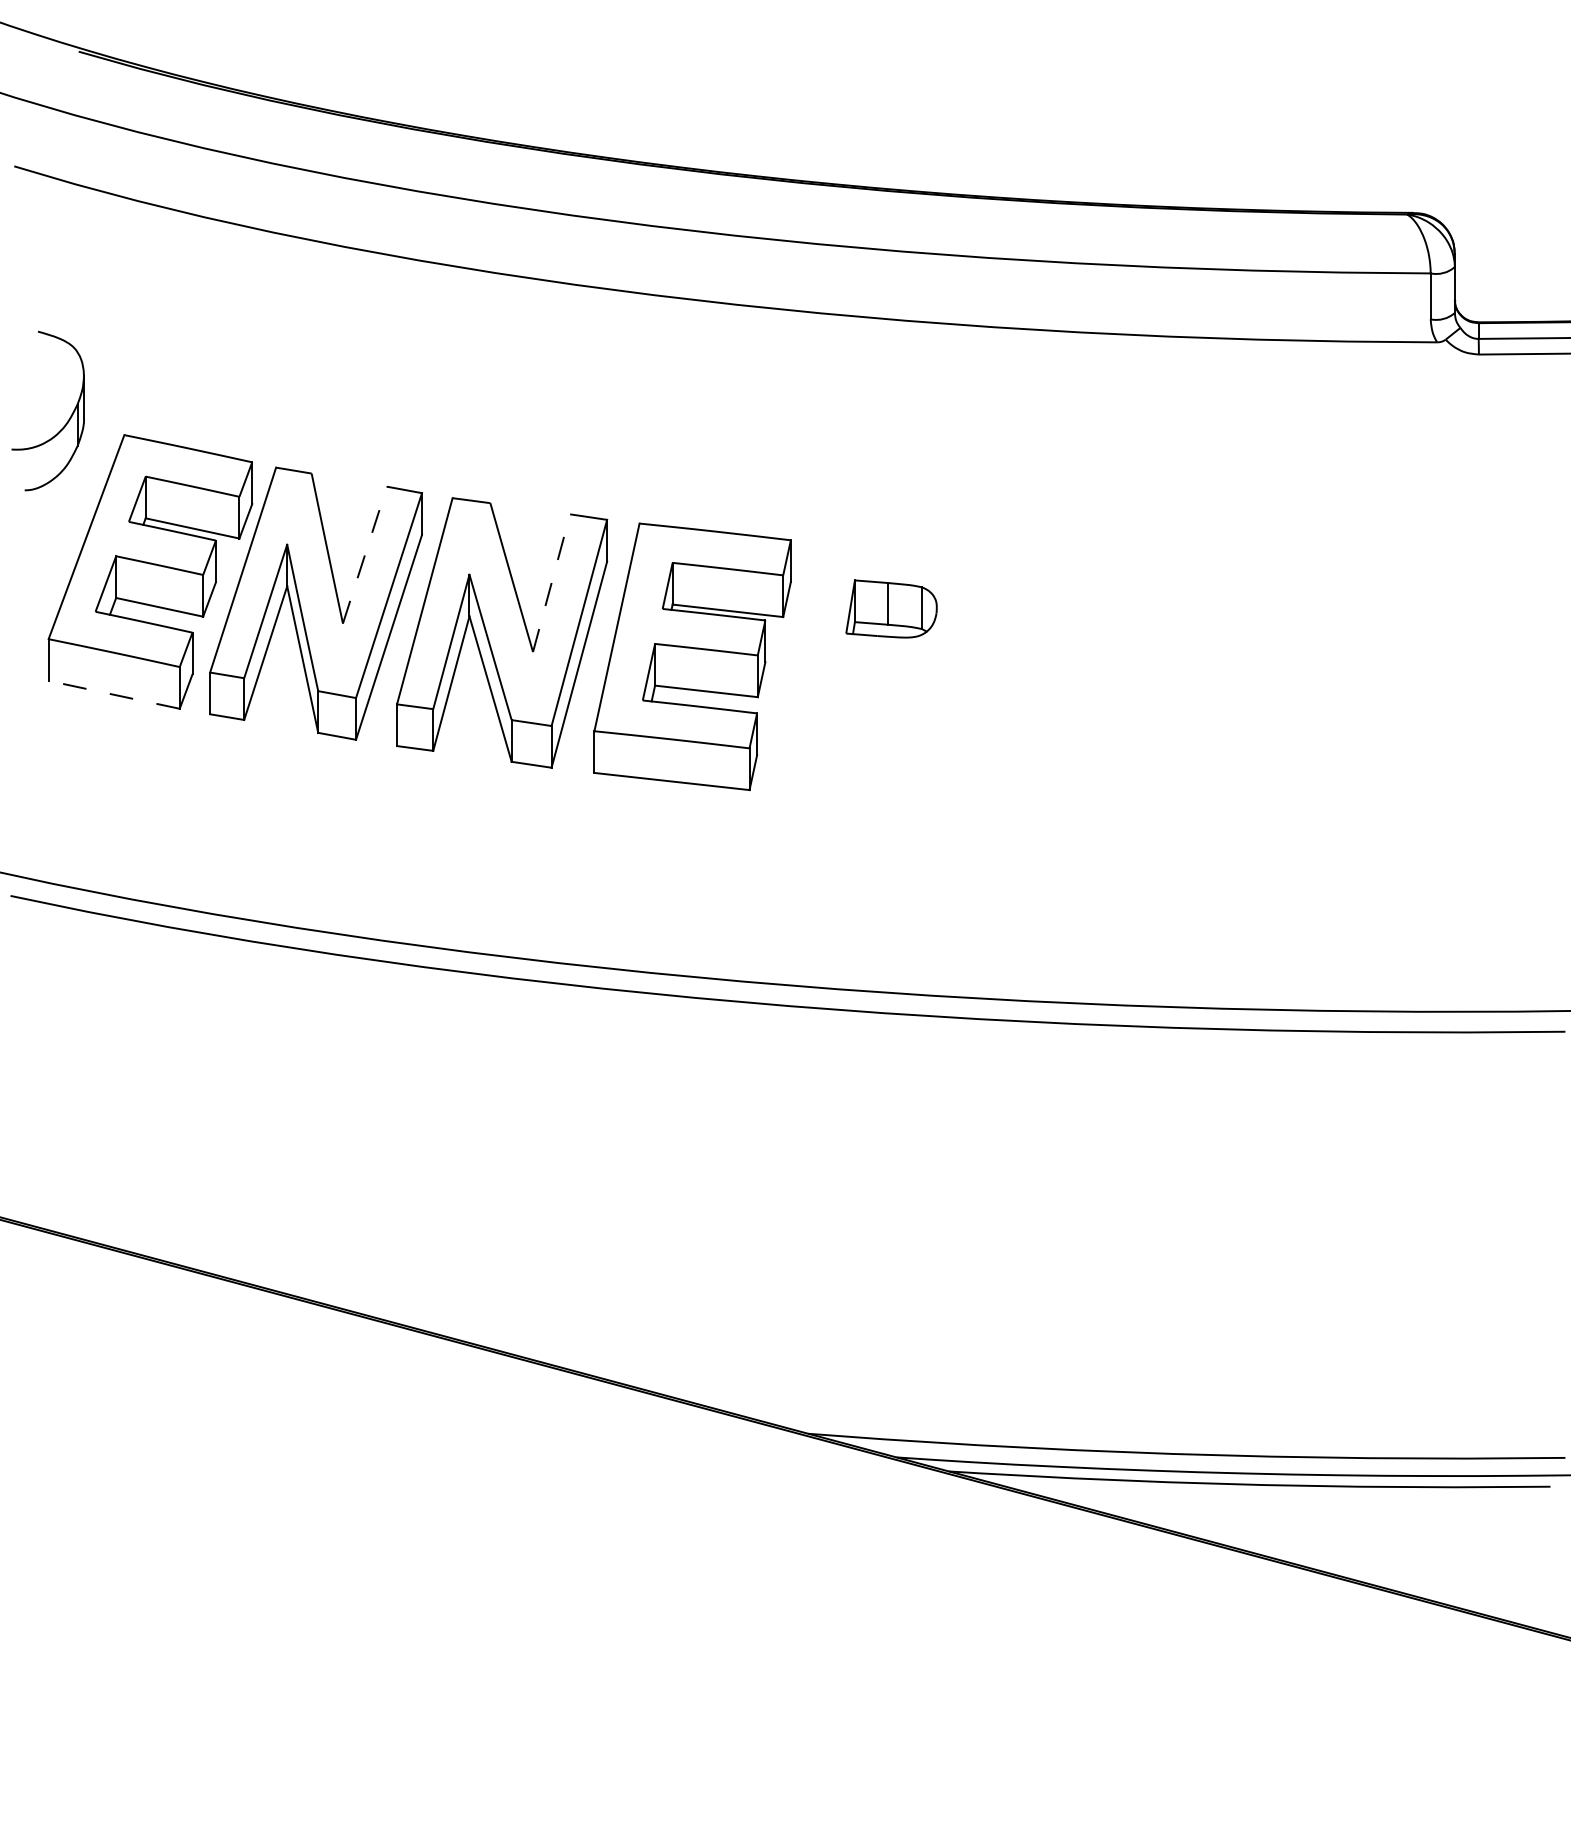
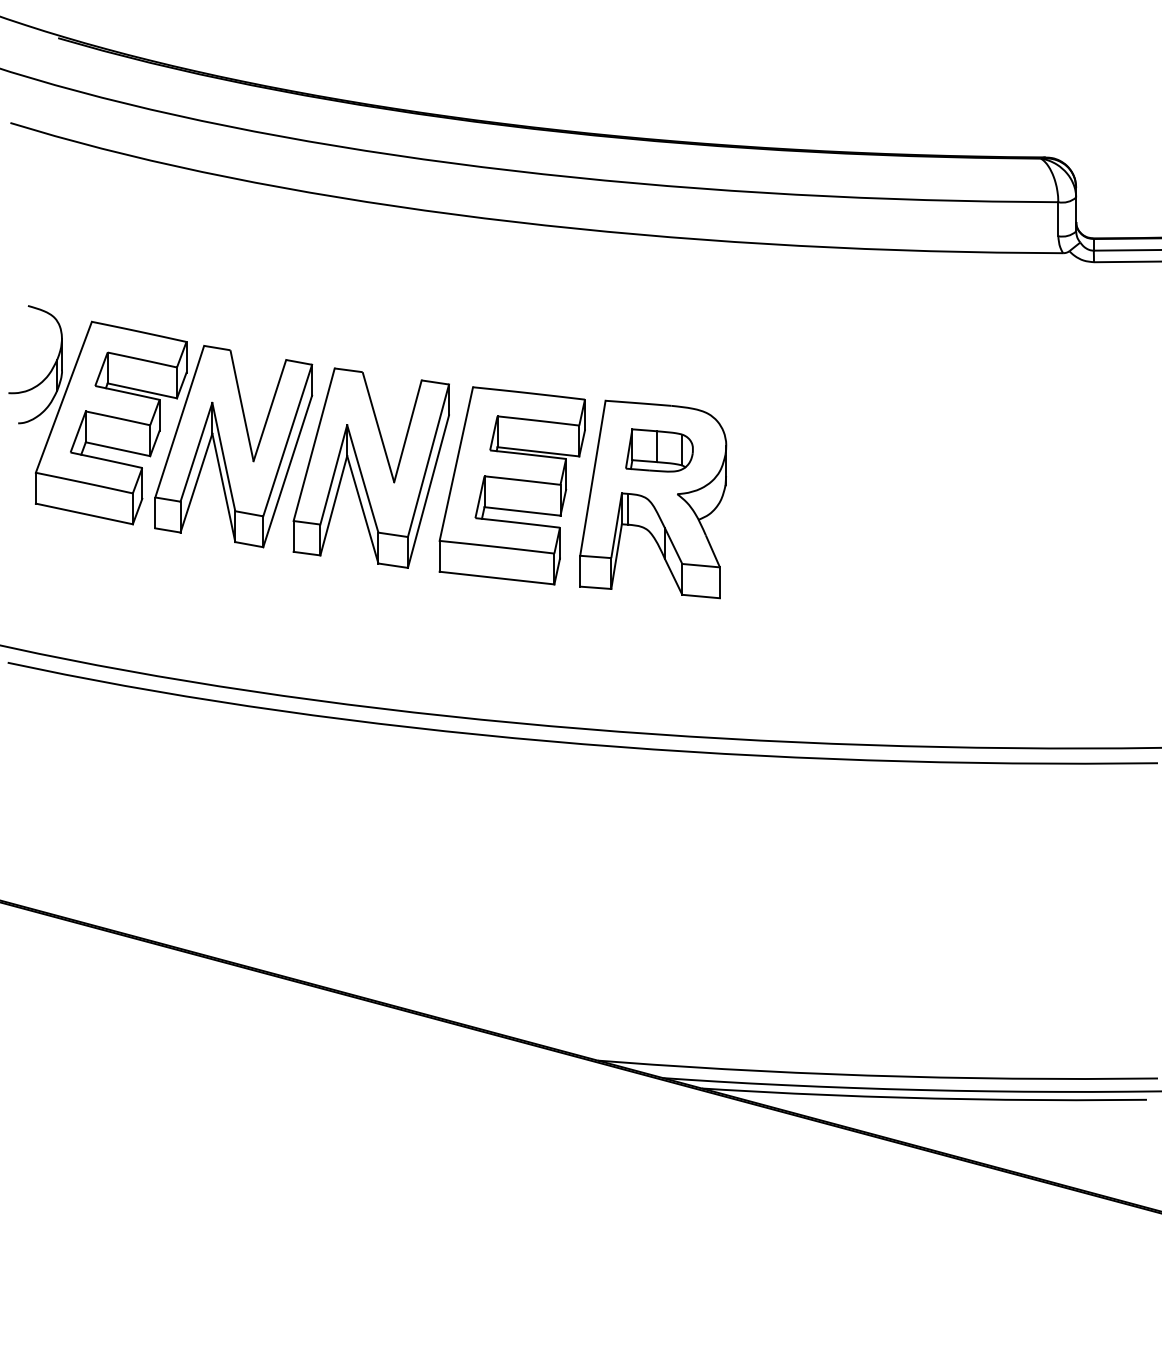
part: (65, 423) -> (48, 373), moved
line: (364, 555) -> (269, 410), dashed -> solid
line: (551, 582) -> (407, 430), dashed -> solid
part: (882, 674) -> (652, 498), added
line: (113, 694) -> (83, 513), dashed -> solid

